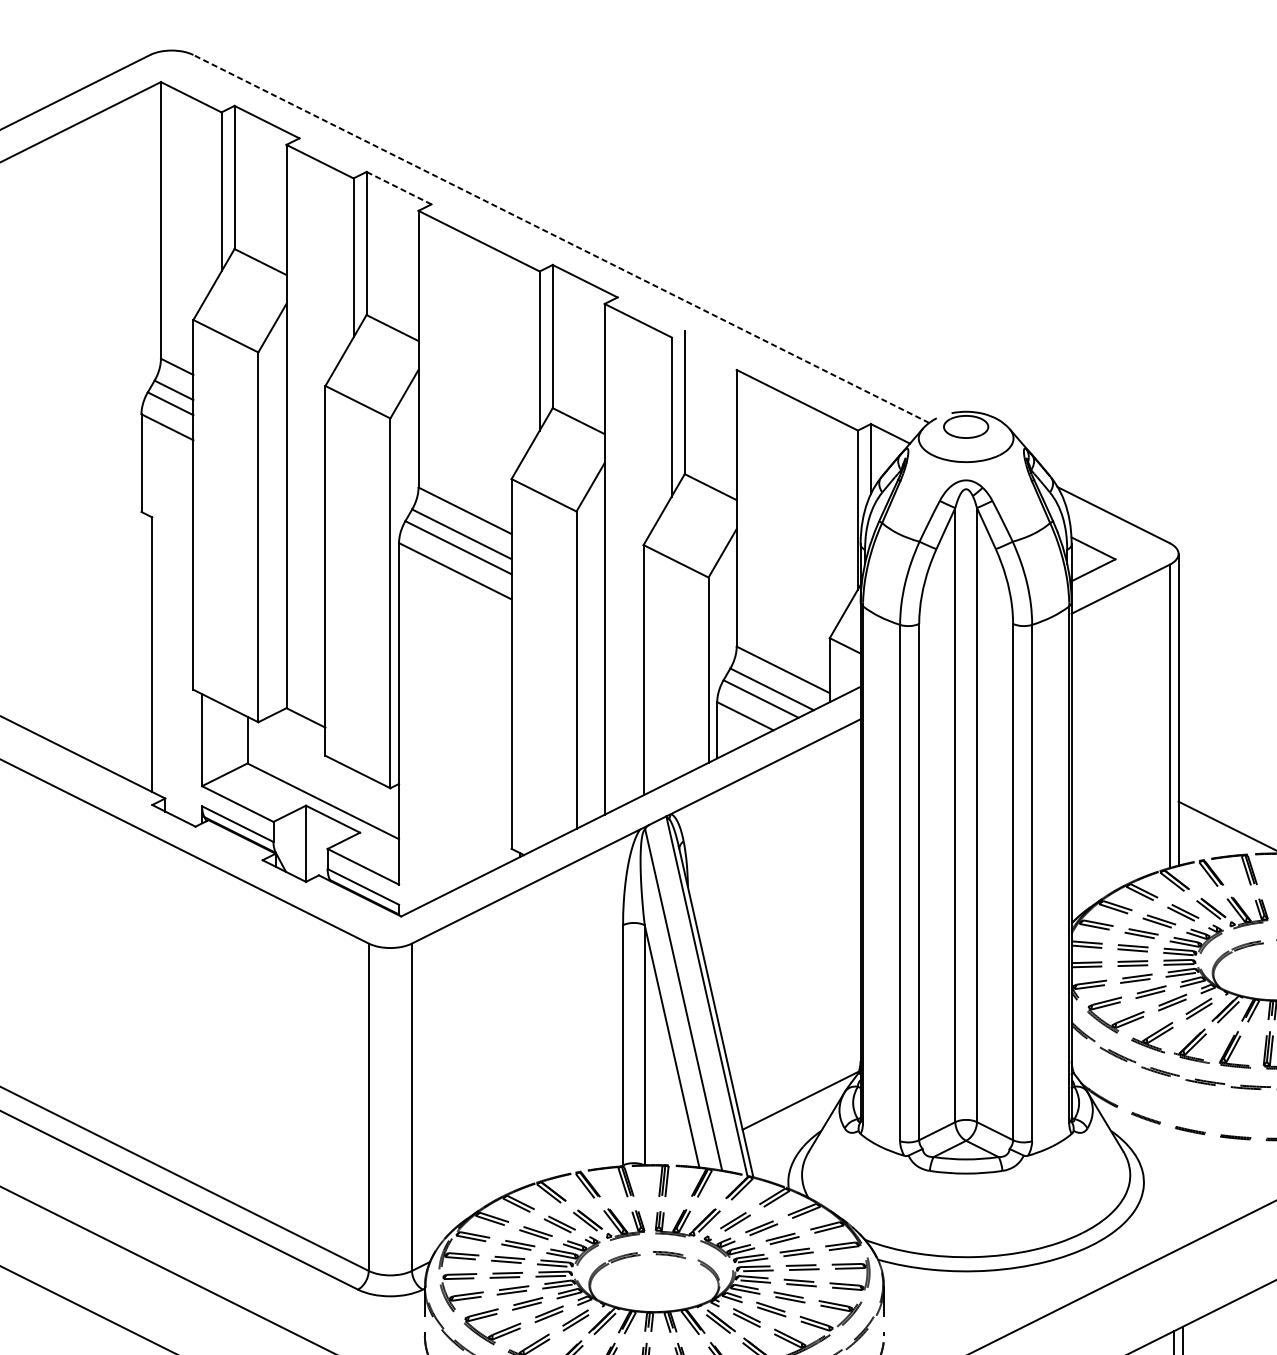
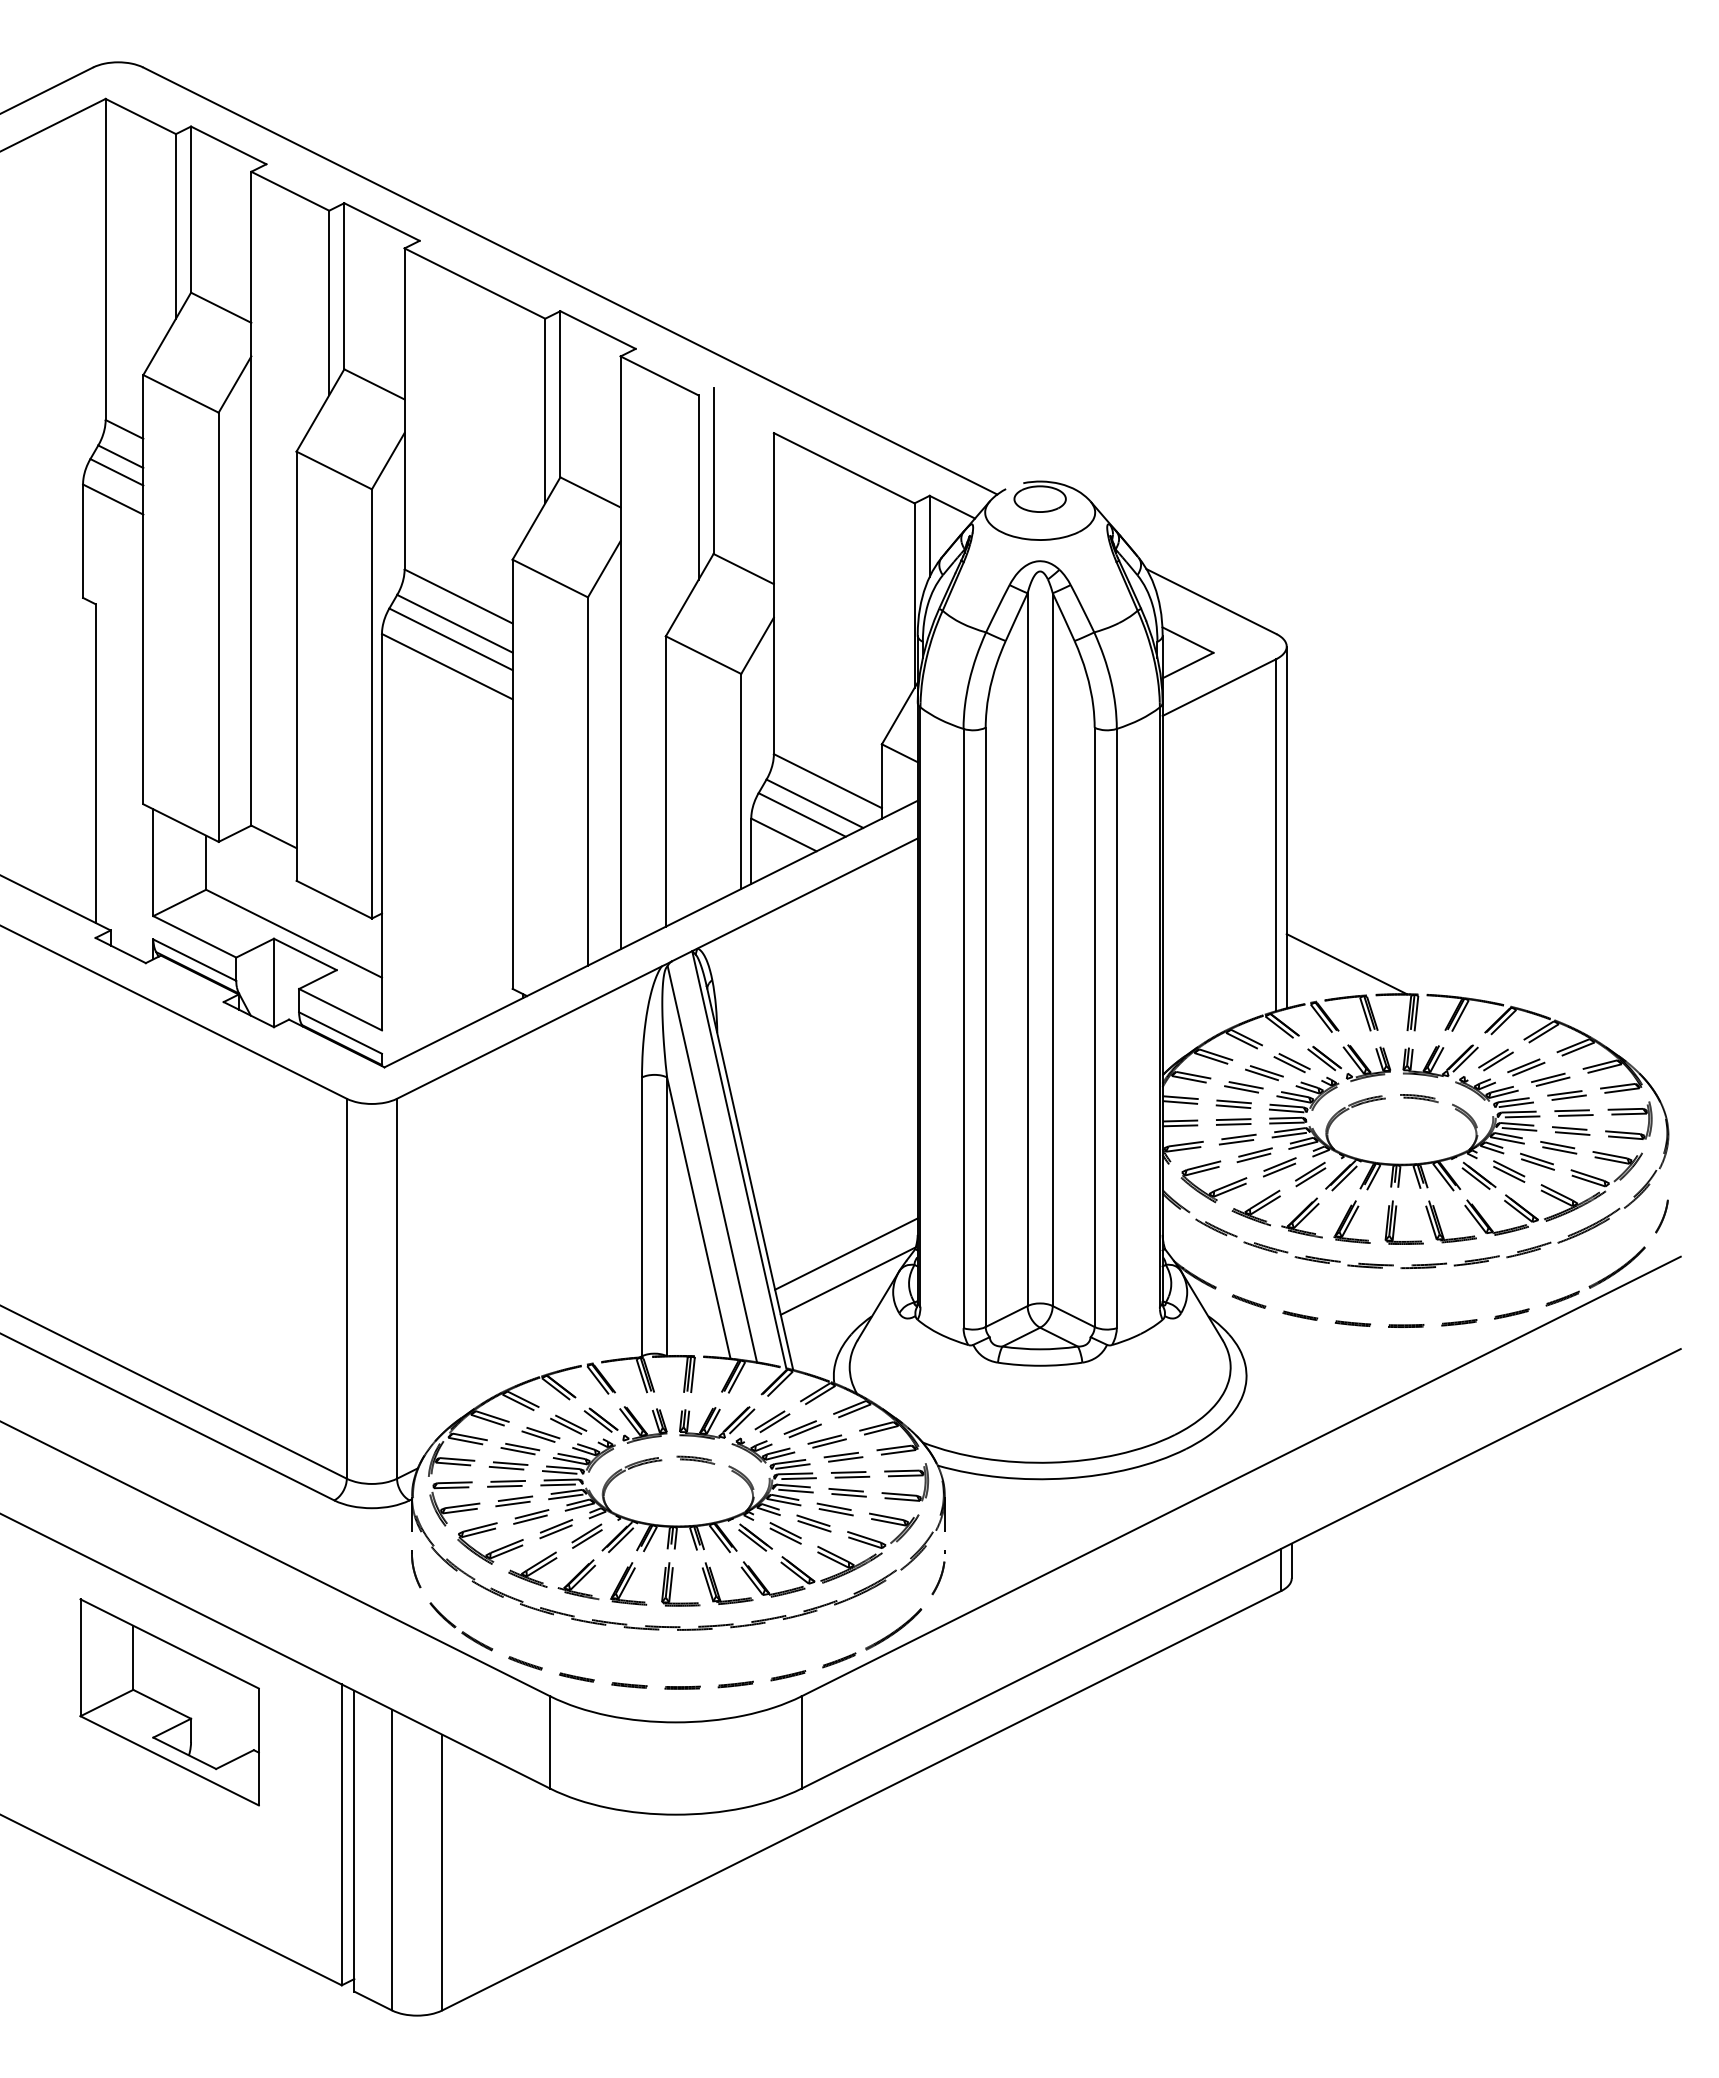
line: (398, 187) -> (381, 221), dashed -> solid
line: (560, 238) -> (569, 280), dashed -> solid
line: (799, 1076) -> (846, 1253), added

